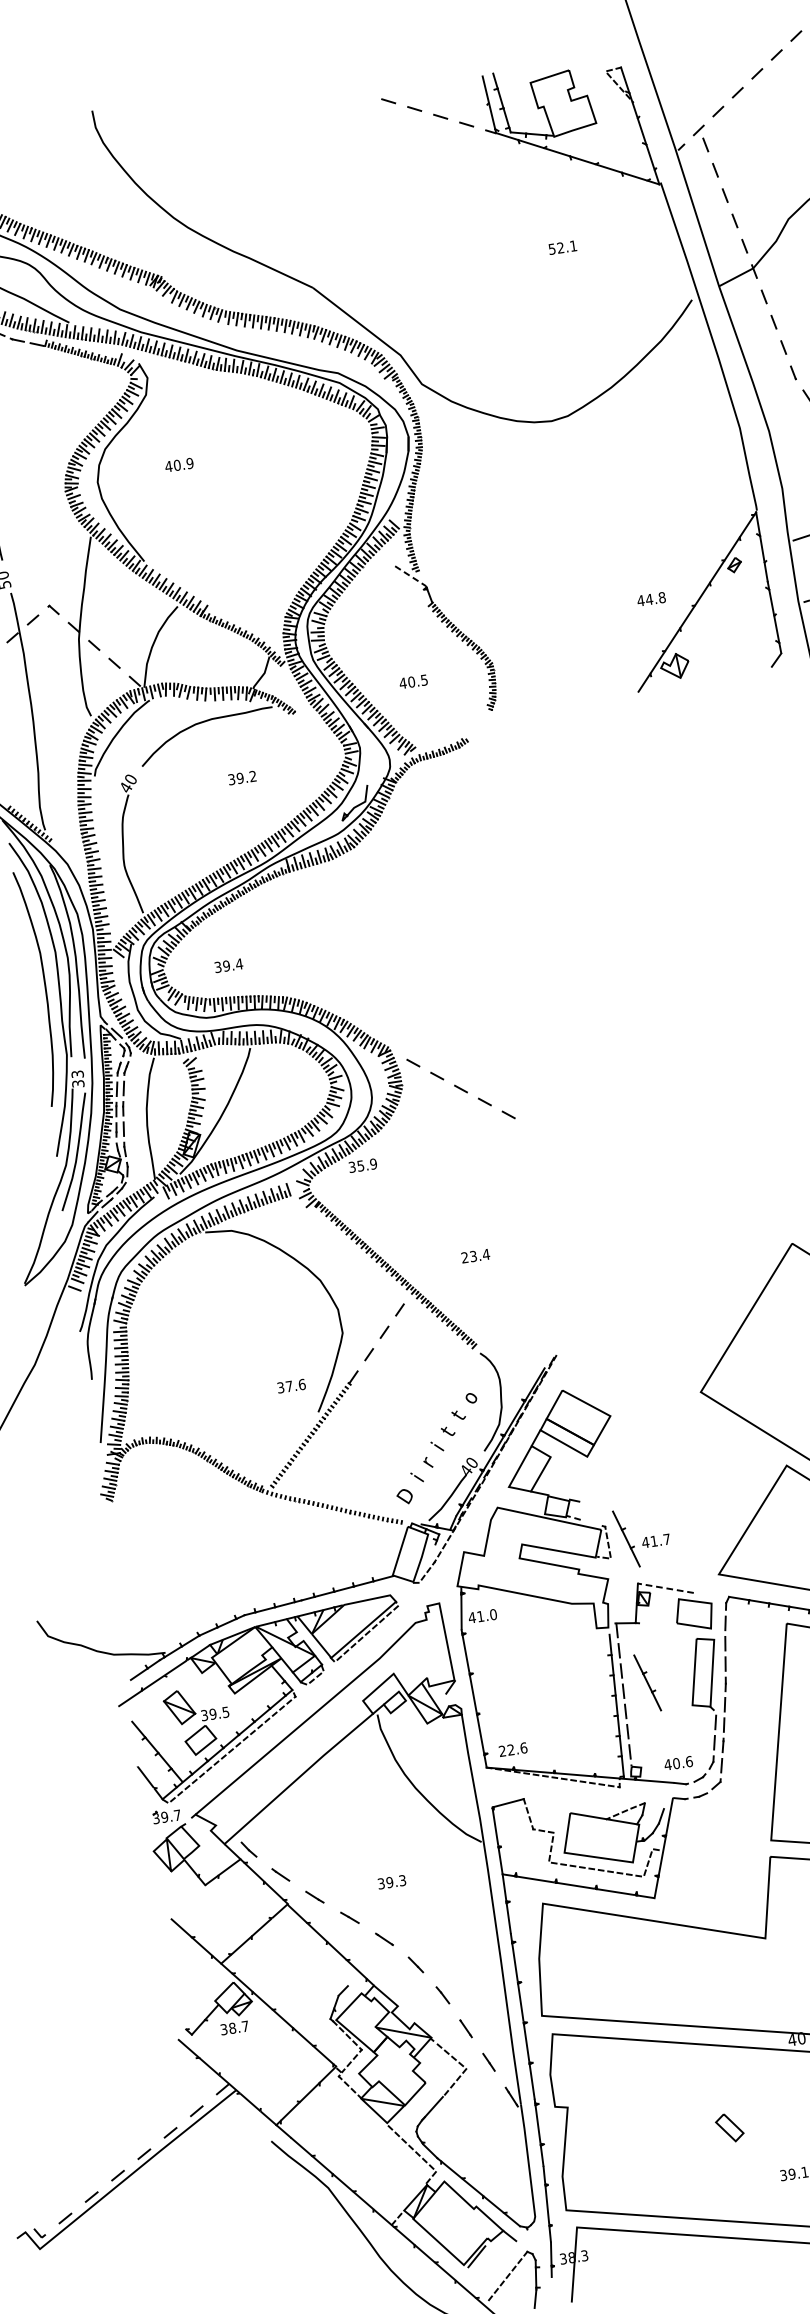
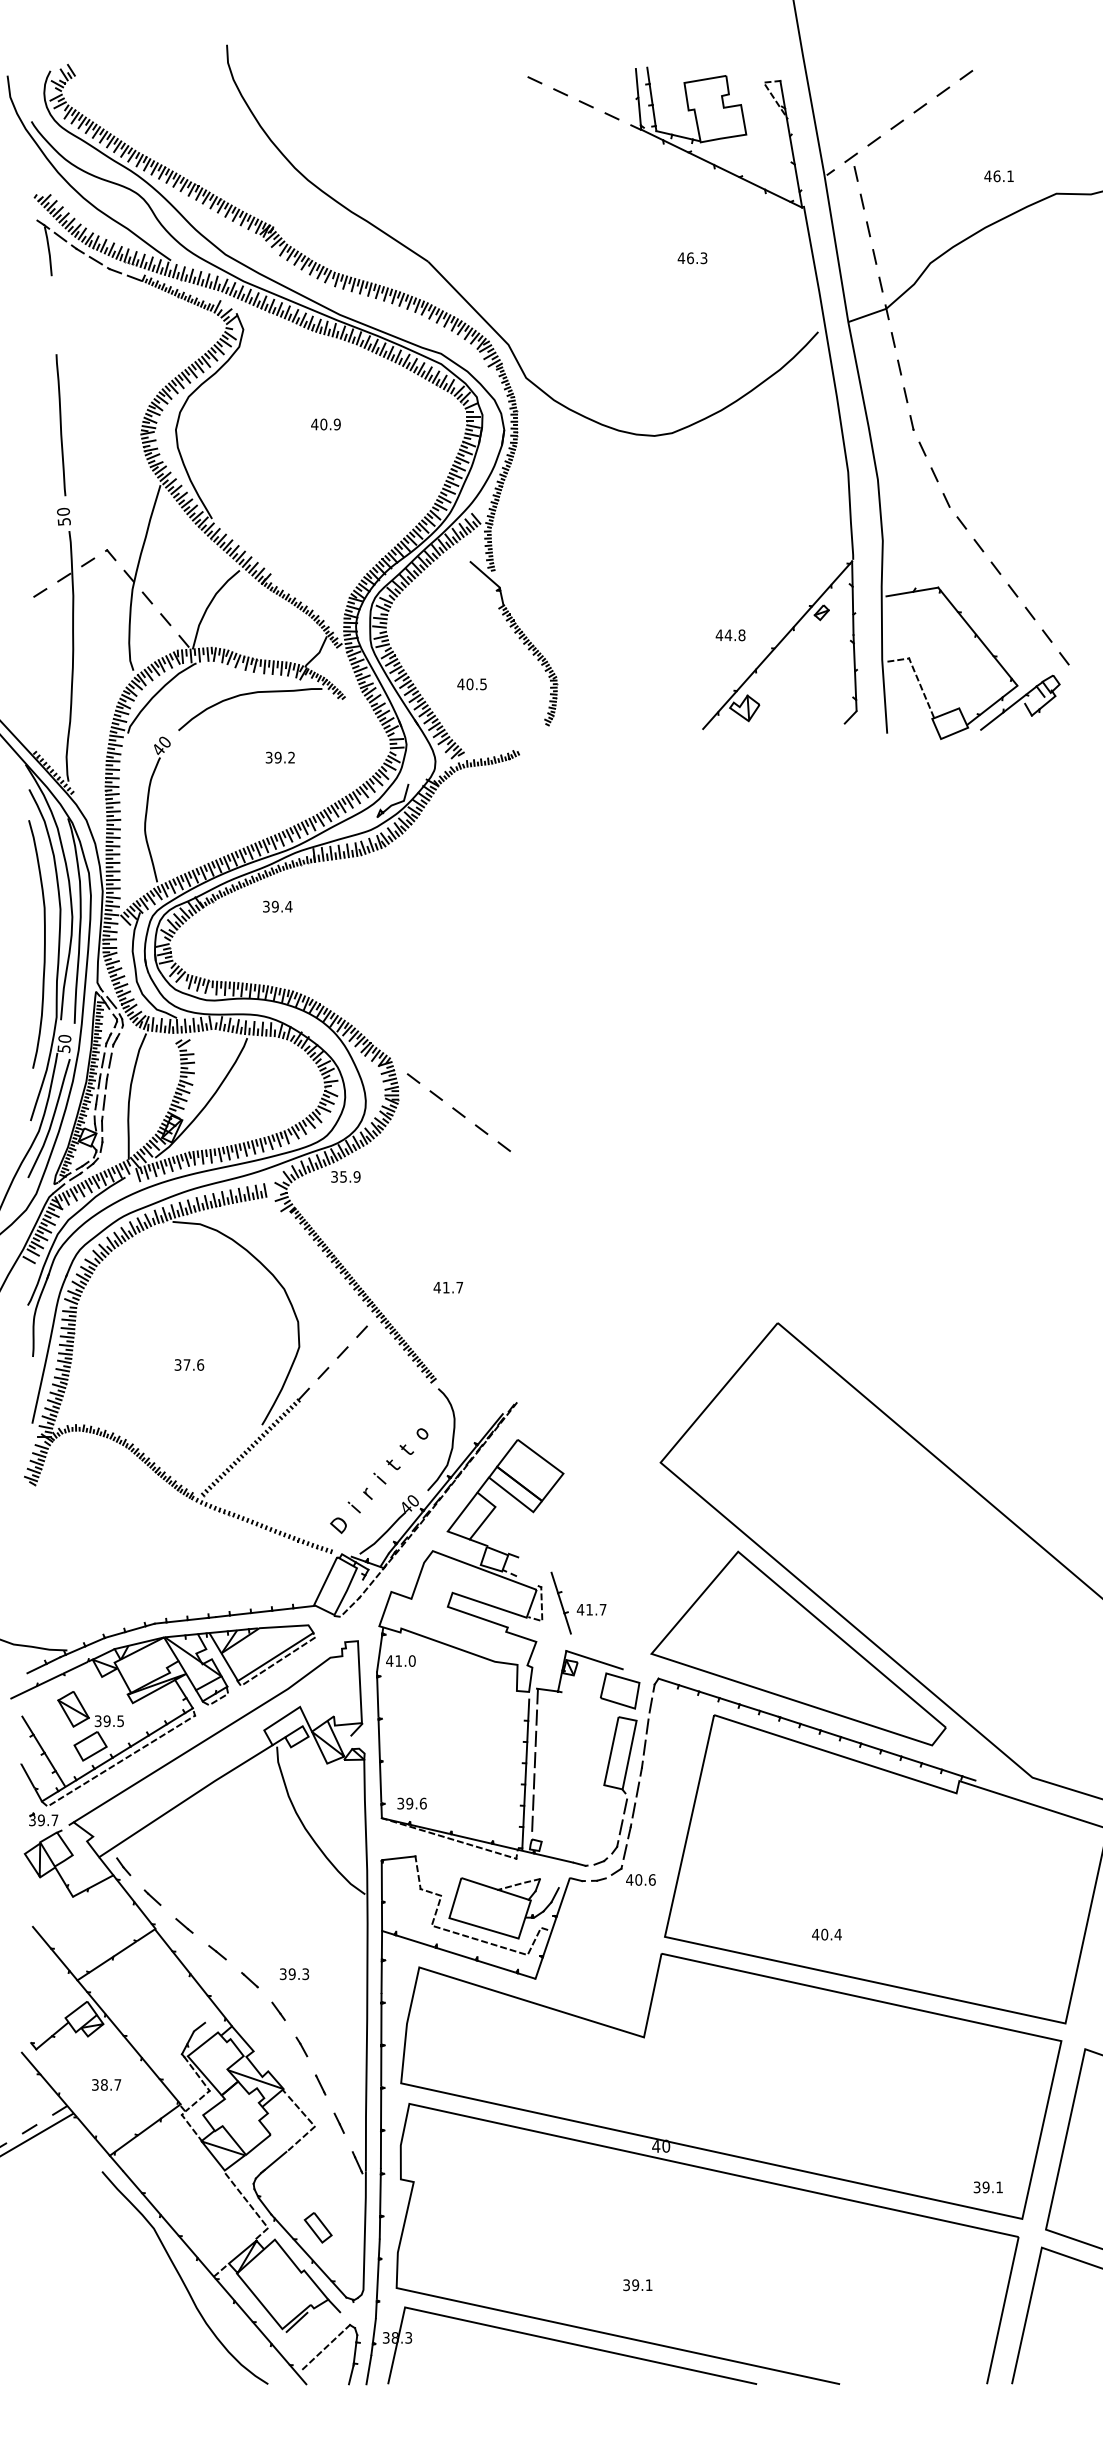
text: (562, 247) -> (692, 258), 52.1 -> 46.3
text: (178, 465) -> (325, 424), moved
line: (411, 576) -> (485, 575), dashed -> solid
text: (228, 965) -> (277, 906), moved
text: (77, 1078) -> (64, 1043), 33 -> 50
text: (475, 1255) -> (448, 1287), 23.4 -> 41.7
text: (291, 1385) -> (189, 1364), moved
line: (665, 1588) -> (594, 1660), dashed -> solid
part: (646, 1682) -> (560, 1754), removed
text: (506, 1750) -> (405, 1803), 22.6 -> 39.6
text: (678, 1762) -> (640, 1879), moved
text: (392, 1882) -> (294, 1974), moved
text: (234, 2027) -> (106, 2084), moved
part: (729, 2127) -> (317, 2227), moved
line: (551, 2291) -> (368, 2369), added

